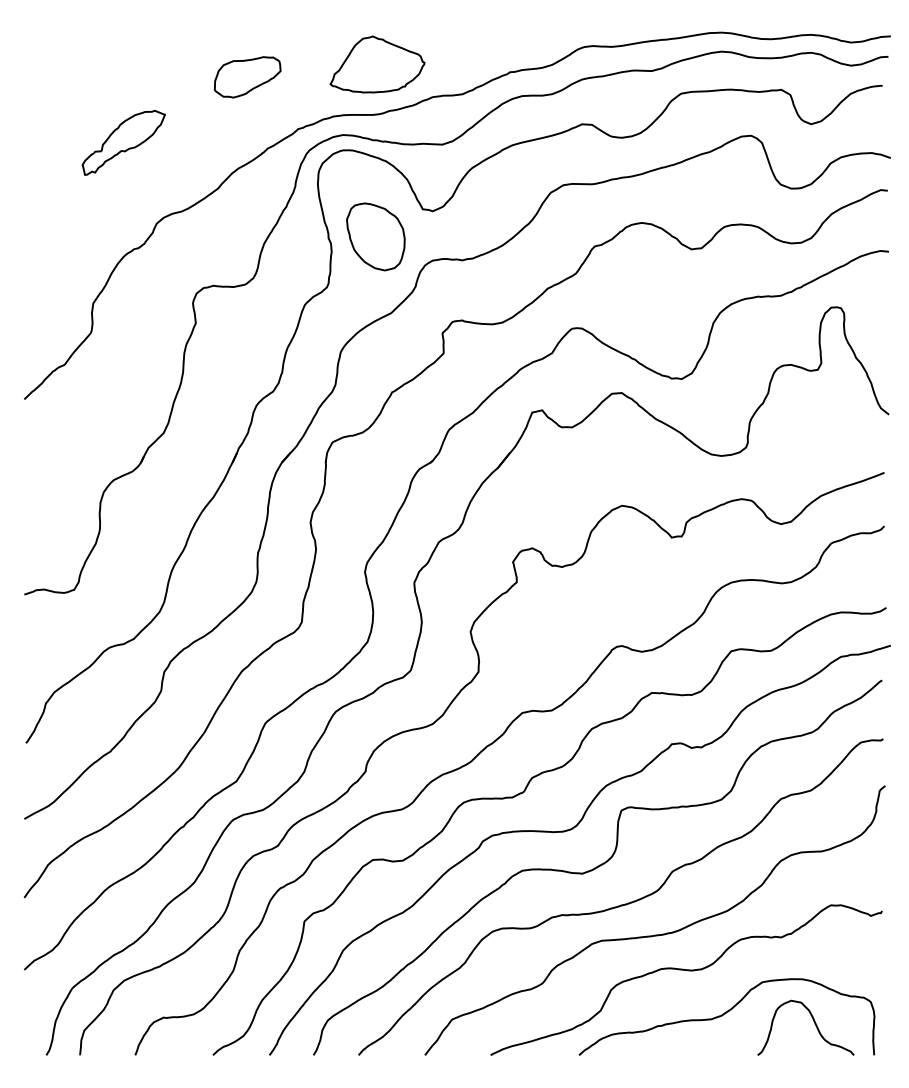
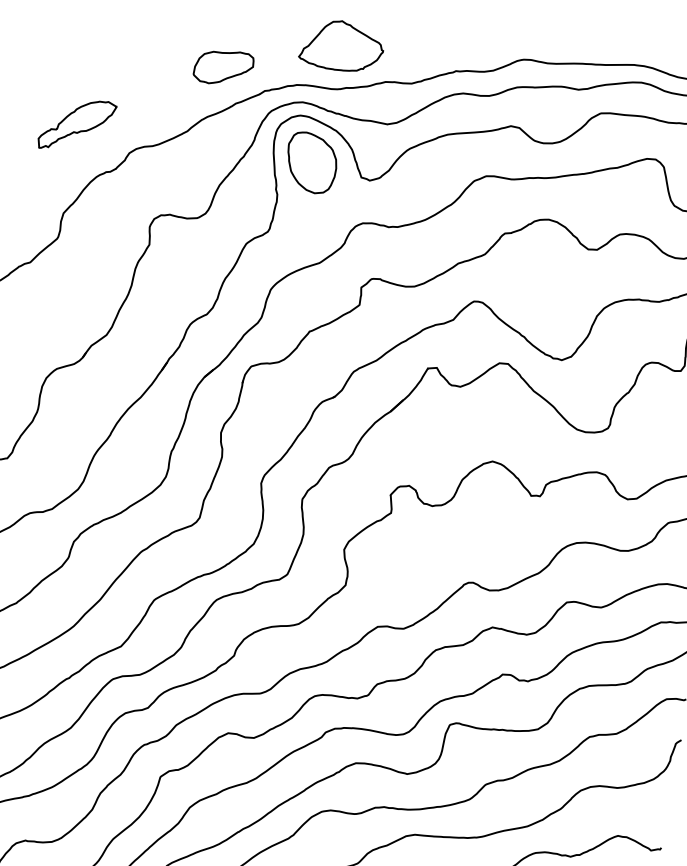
part: (247, 77) -> (223, 67), moved
part: (123, 142) -> (76, 125), moved
part: (375, 236) -> (311, 162), moved

